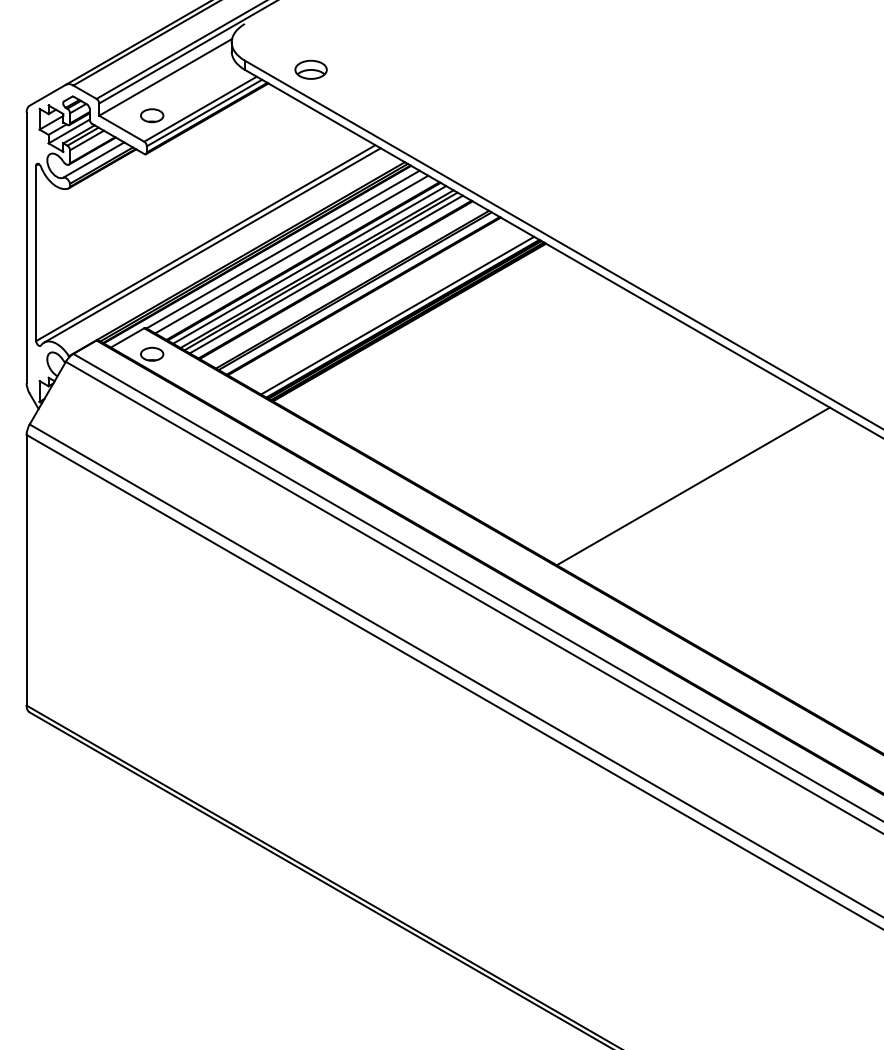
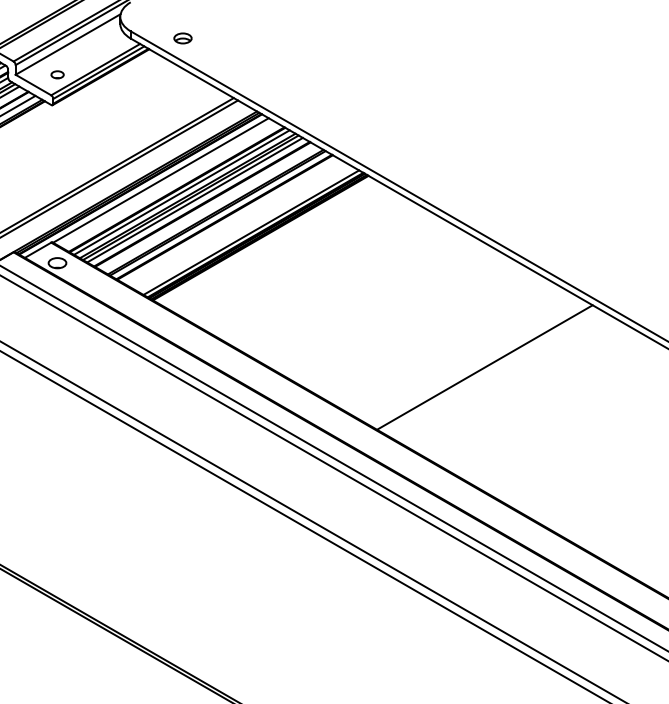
part: (310, 69) -> (182, 38), size x0.7
part: (152, 115) -> (57, 74), size x0.7
line: (291, 254) -> (167, 184), removed

